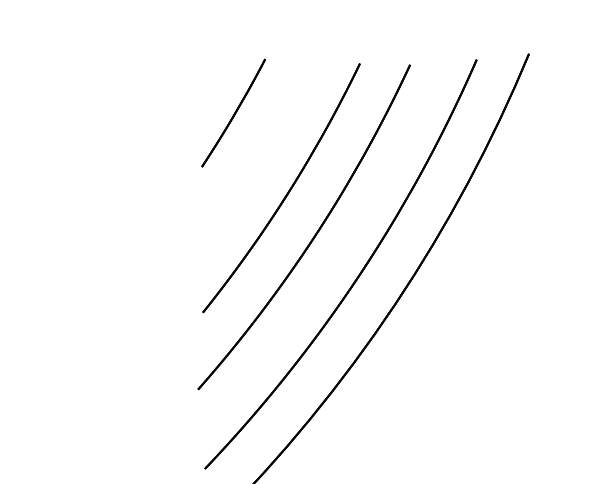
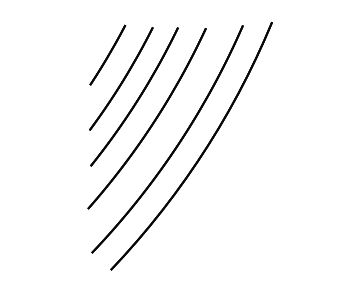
part: (258, 155) -> (121, 78), added

